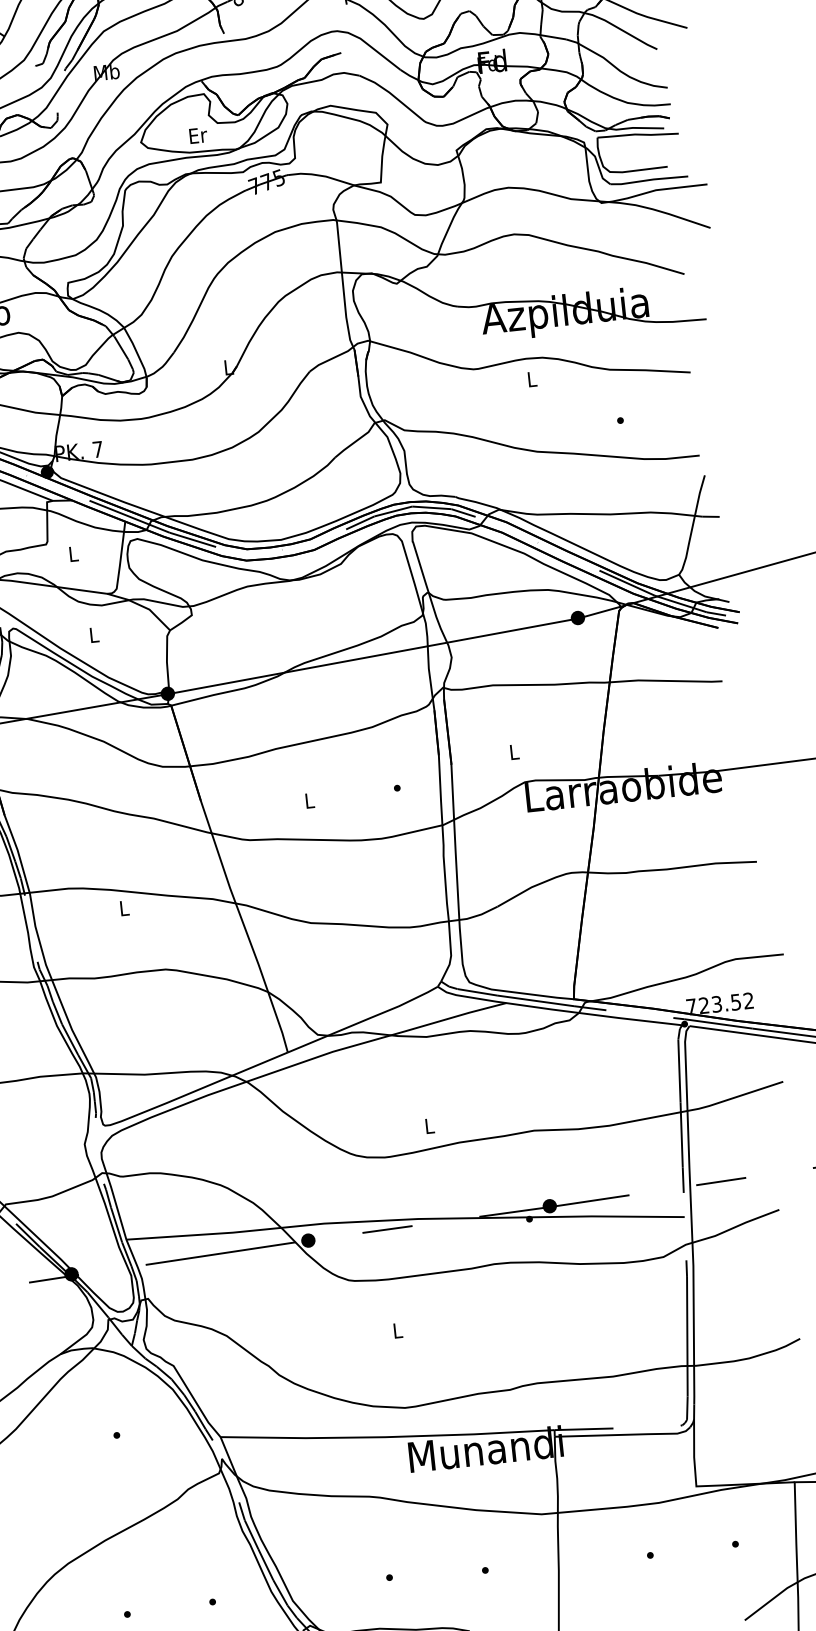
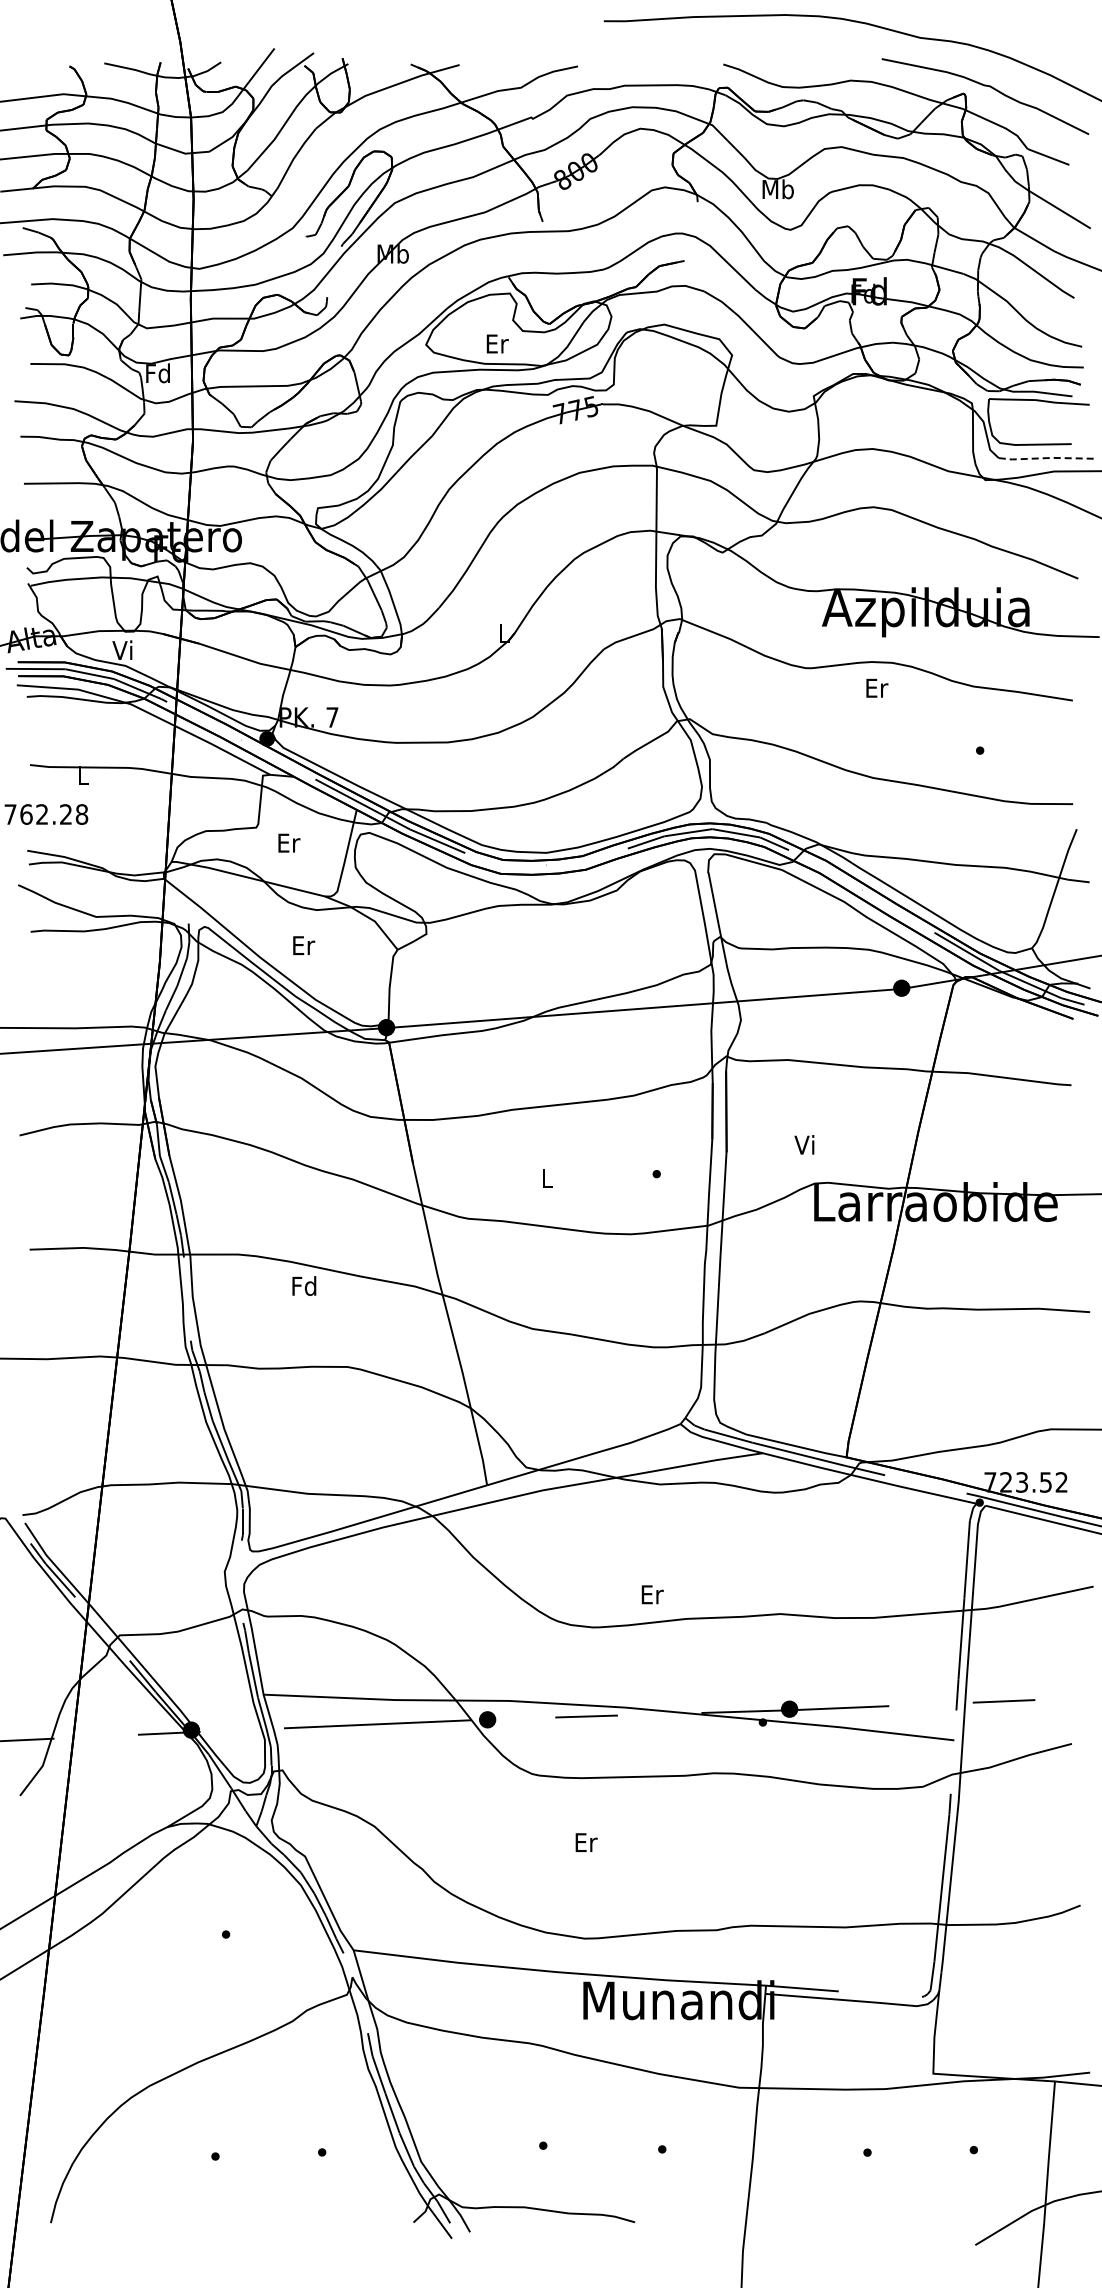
line: (649, 180) -> (1047, 458), solid -> dashed
text: (532, 378) -> (877, 687), L -> Er
text: (74, 553) -> (289, 842), L -> Er
text: (94, 634) -> (304, 945), L -> Er
text: (513, 751) -> (804, 1144), L -> Vi
text: (124, 907) -> (304, 1285), L -> Fd
text: (429, 1125) -> (652, 1594), L -> Er
text: (398, 1330) -> (586, 1842), L -> Er

